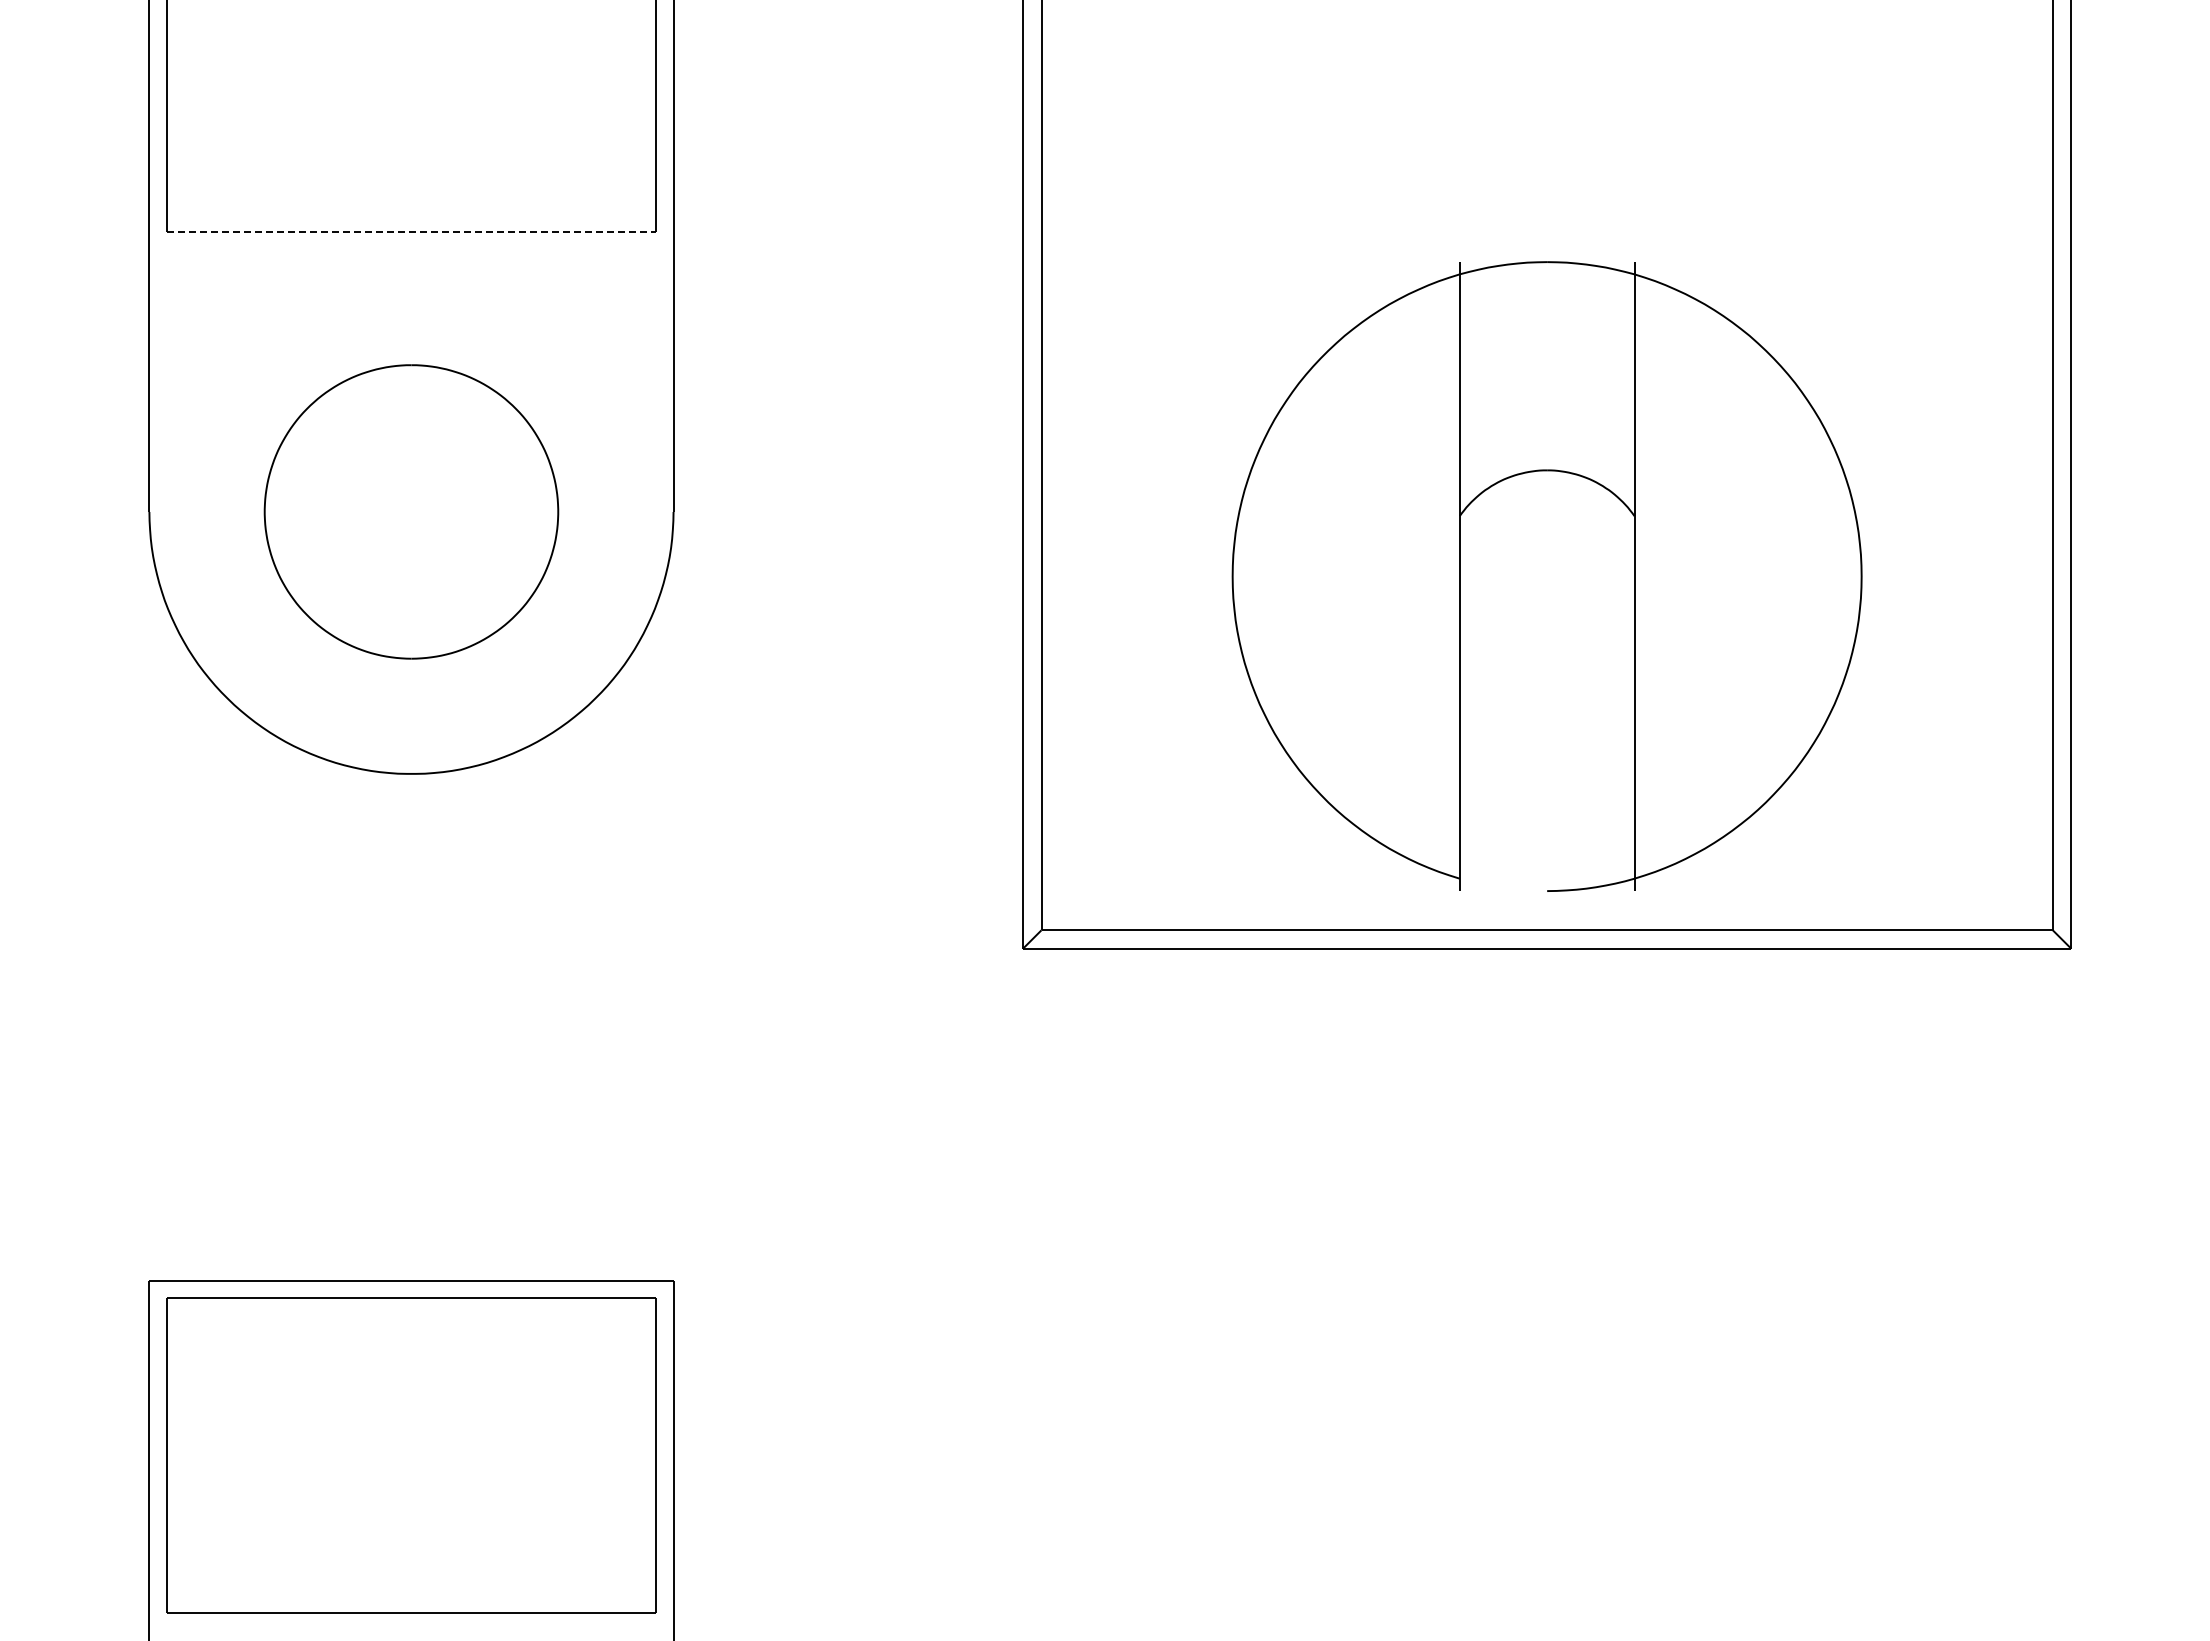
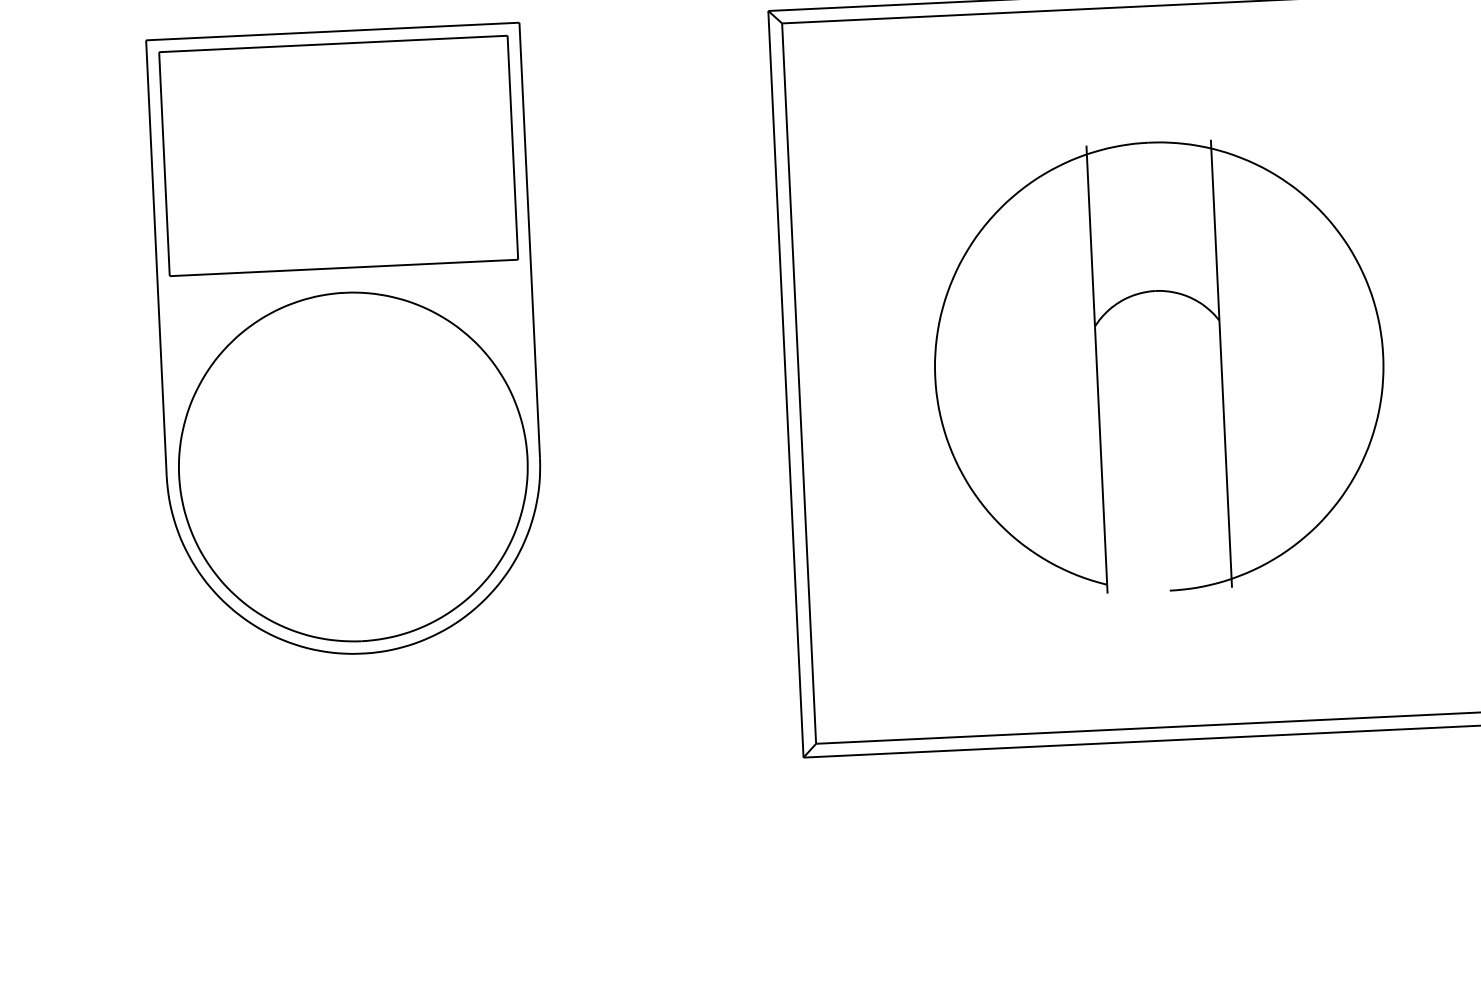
line: (411, 232) -> (343, 268), dashed -> solid
part: (411, 511) -> (353, 466), size x1.67
part: (1460, 576) -> (1097, 369), moved

